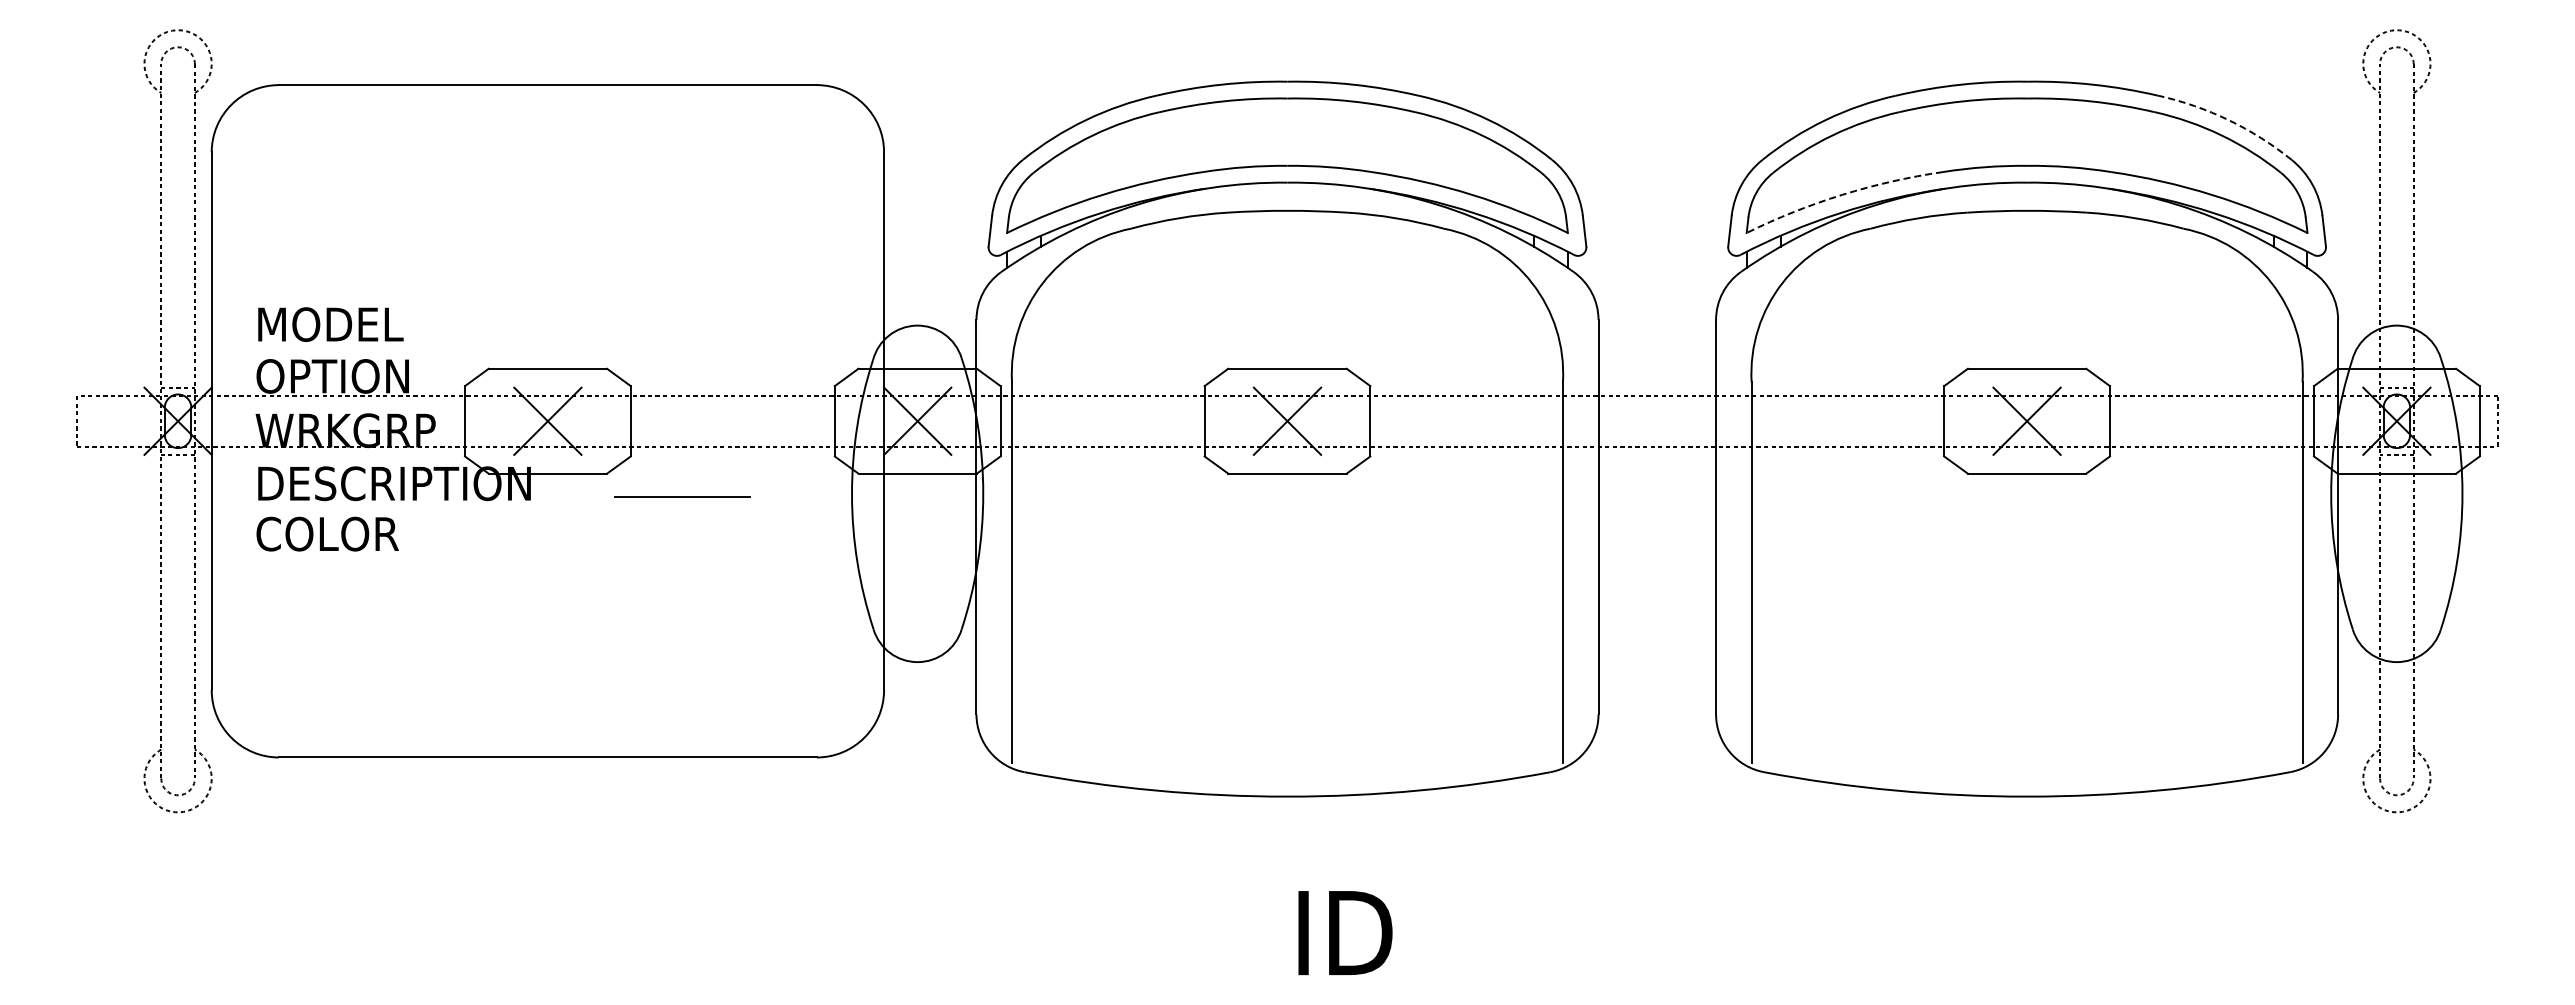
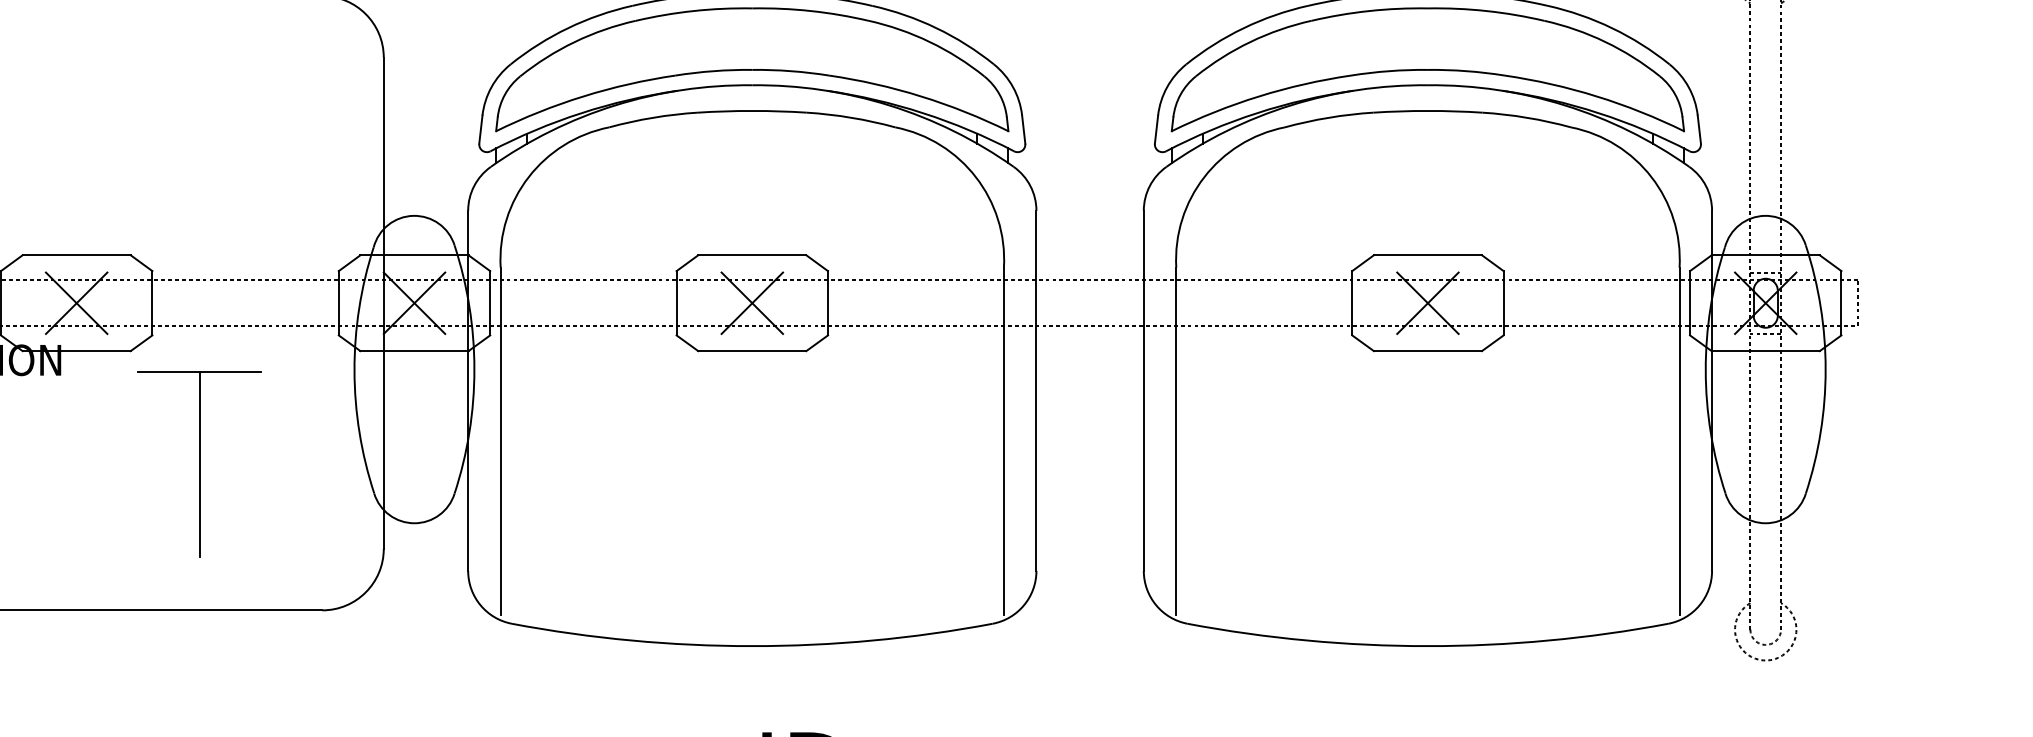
arc: (2228, 120) -> (1611, 28), dashed -> solid
arc: (1842, 194) -> (1259, 96), dashed -> solid
line: (682, 597) -> (199, 464), added

